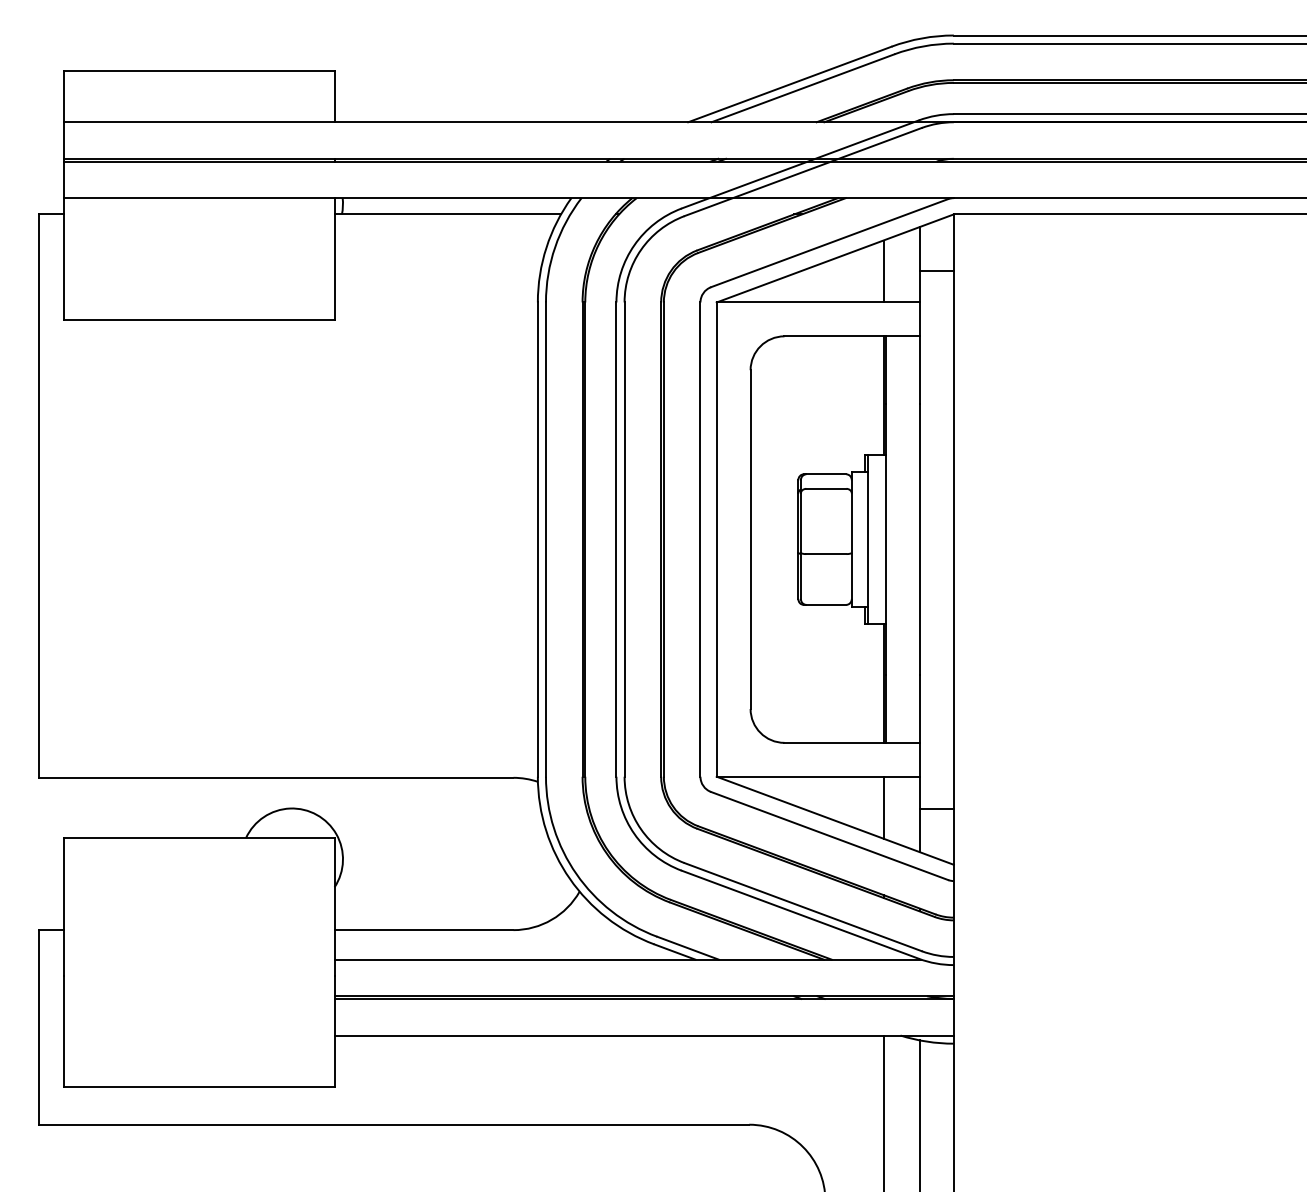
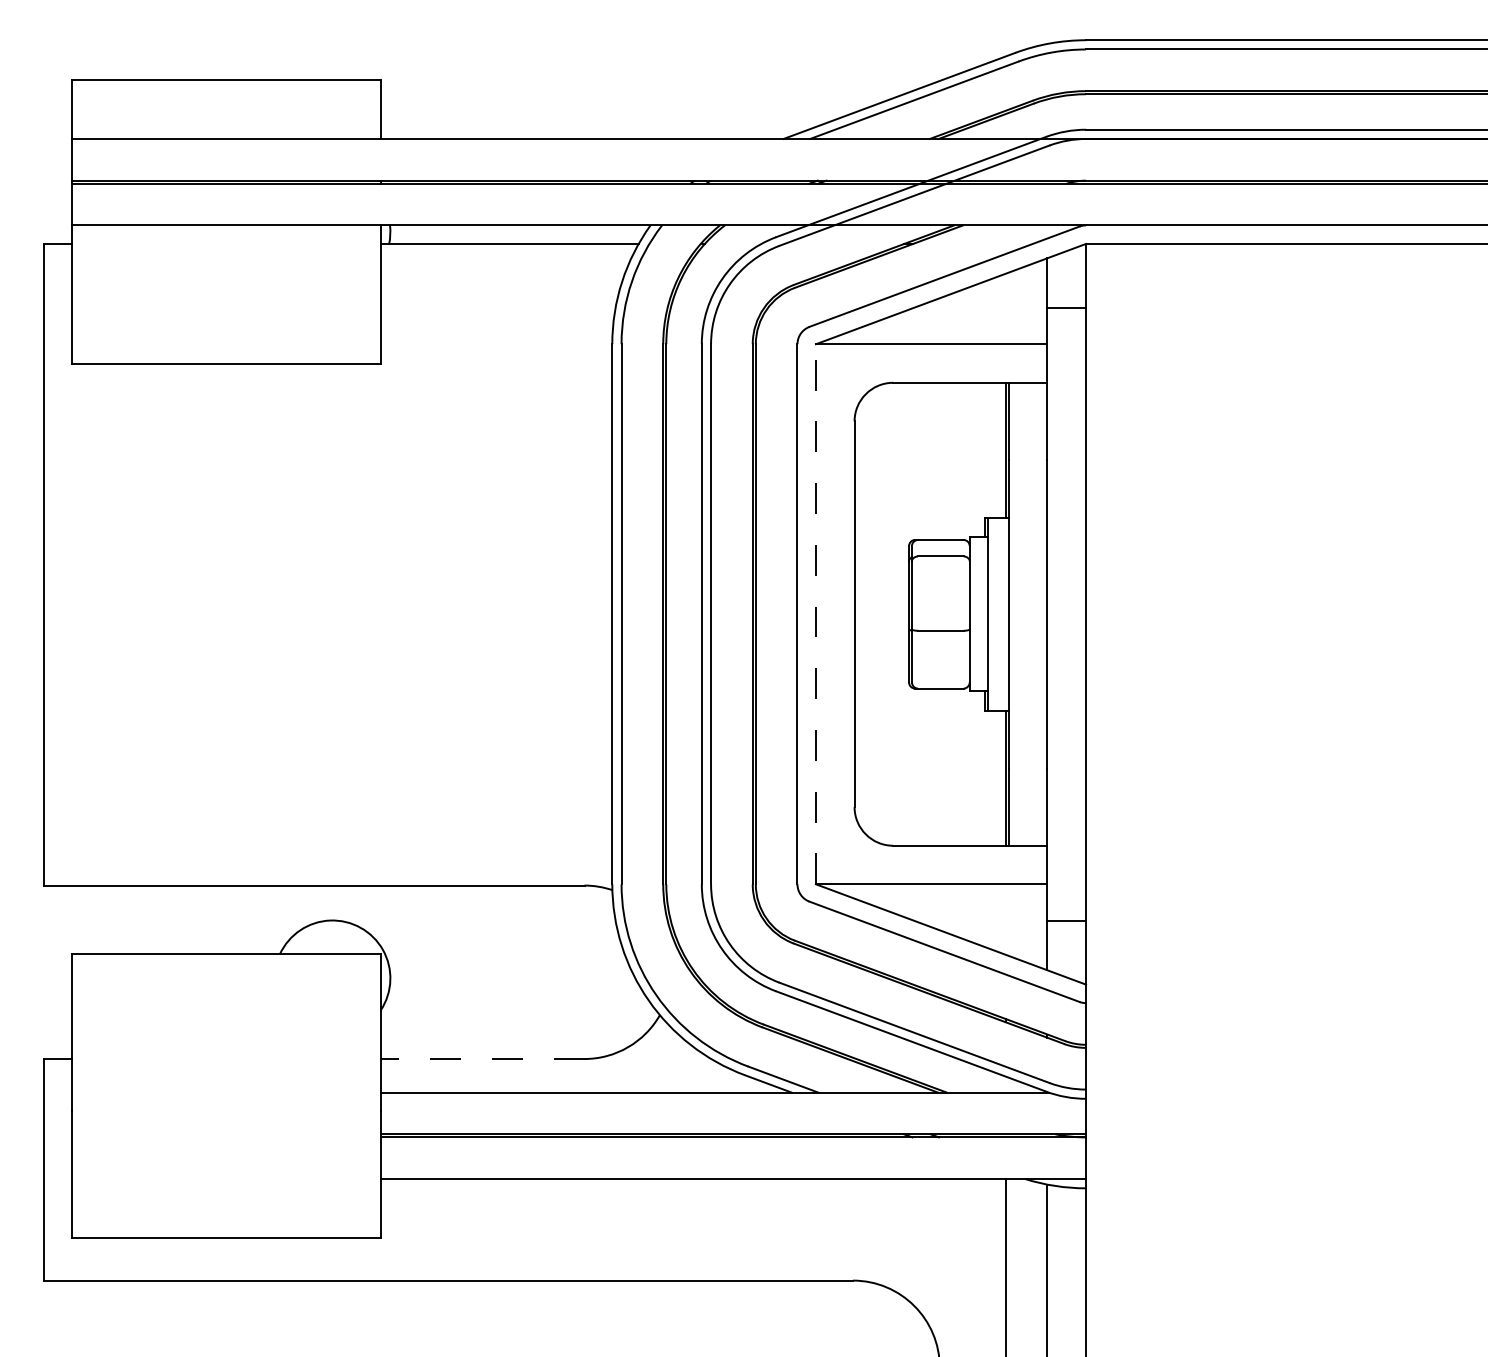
line: (883, 271) -> (1005, 308), removed
line: (716, 539) -> (815, 614), solid -> dashed
line: (883, 807) -> (1005, 919), removed
line: (423, 930) -> (482, 1059), solid -> dashed

